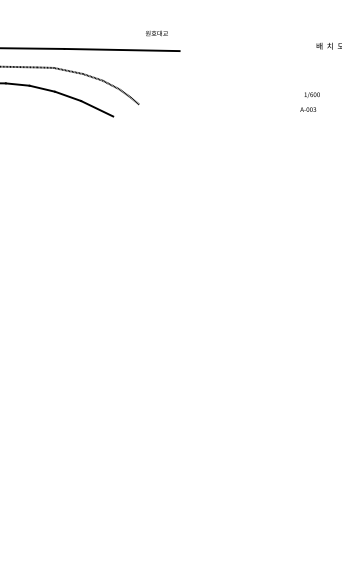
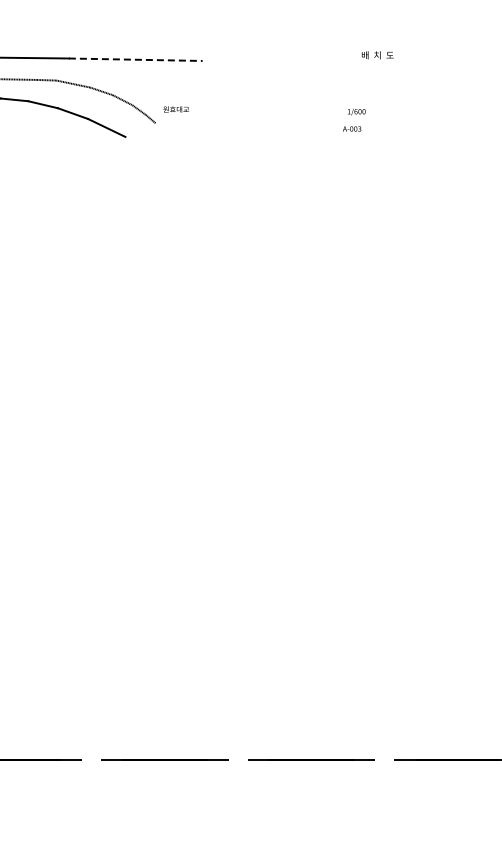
text: (156, 33) -> (175, 109), moved
line: (121, 49) -> (135, 59), solid -> dashed

